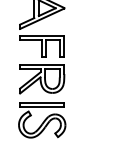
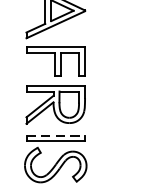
line: (42, 102) -> (56, 135), solid -> dashed

